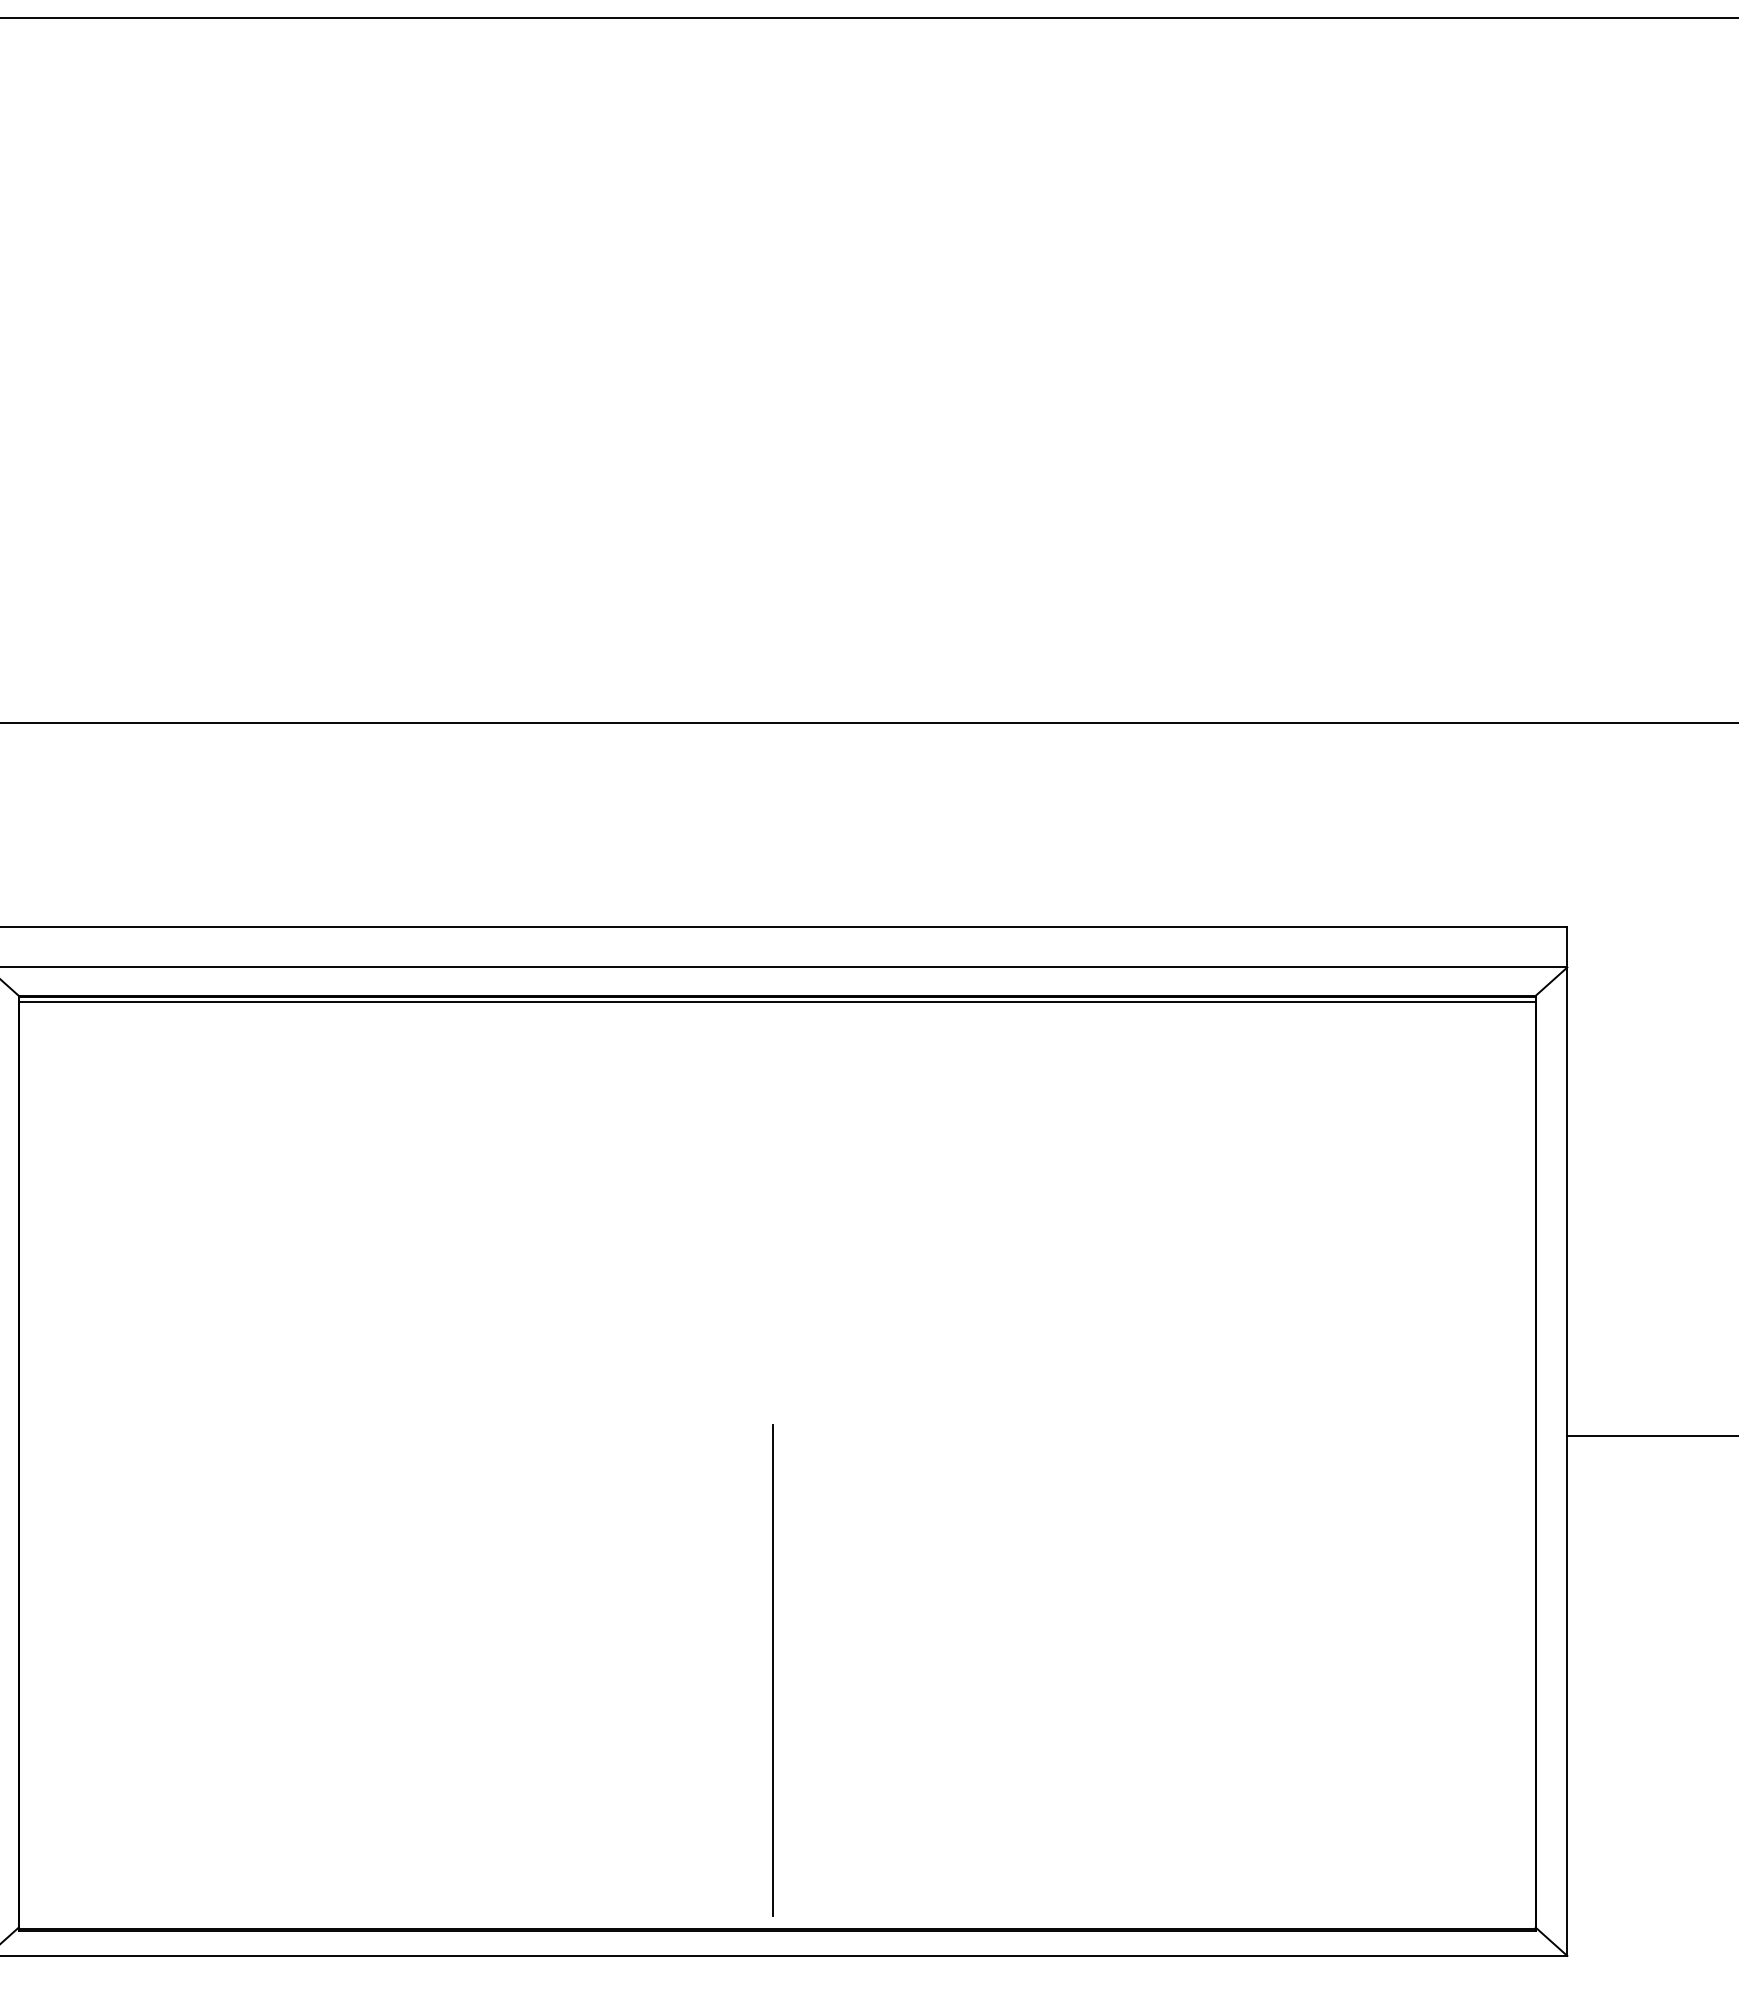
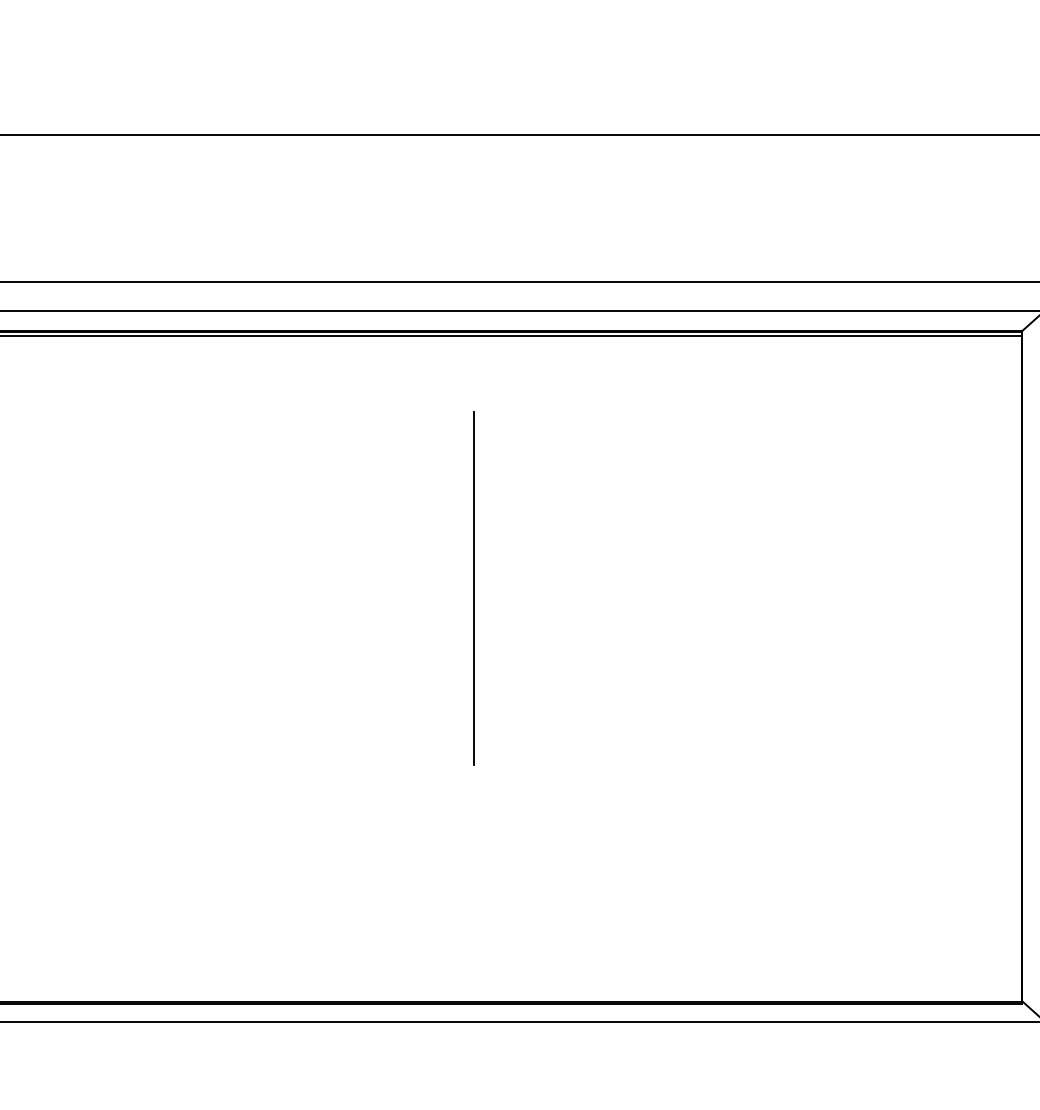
line: (772, 1670) -> (473, 589), moved

